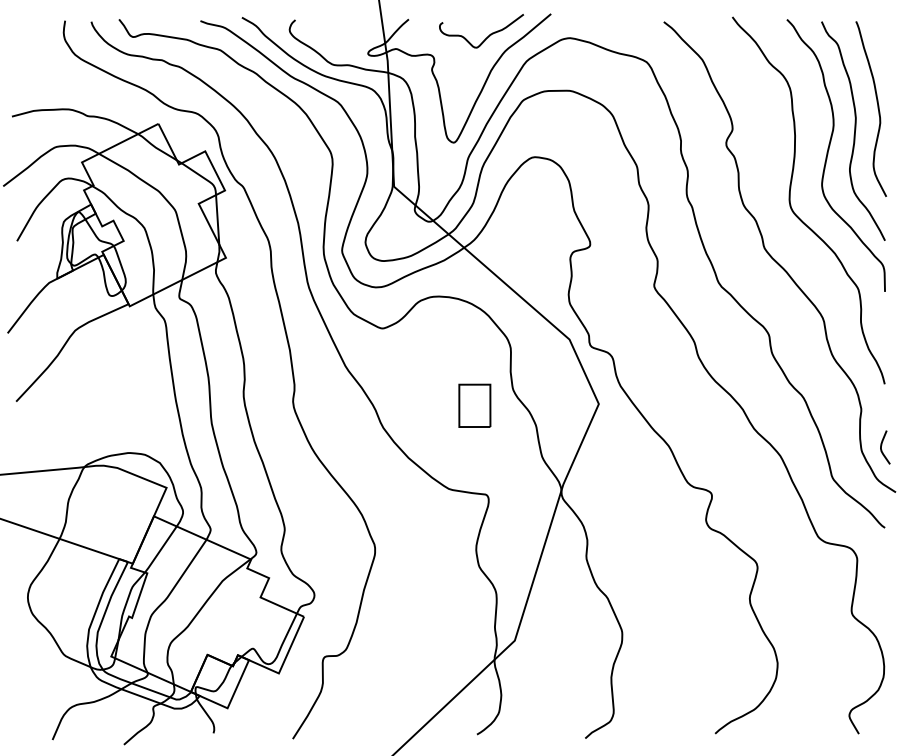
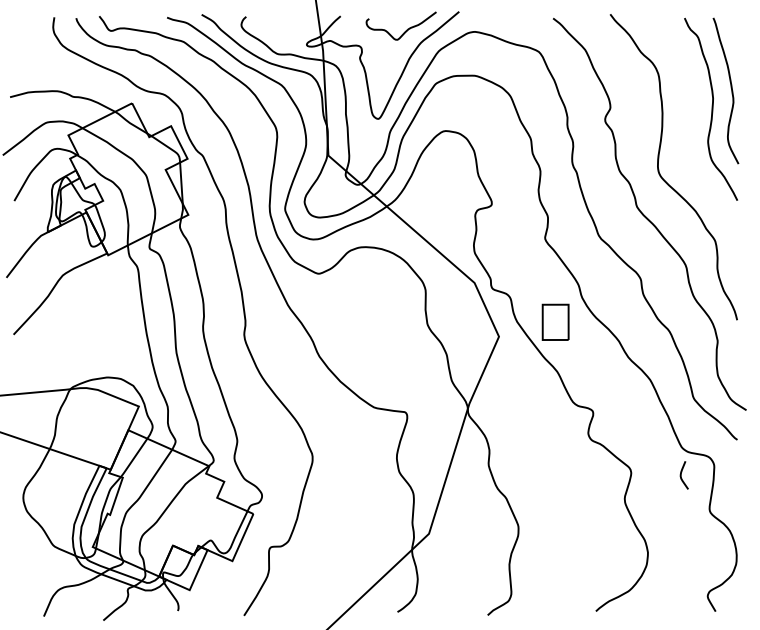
curve: (828, 154) -> (690, 128), removed
part: (474, 405) -> (555, 322), moved
curve: (882, 445) -> (681, 473), moved

